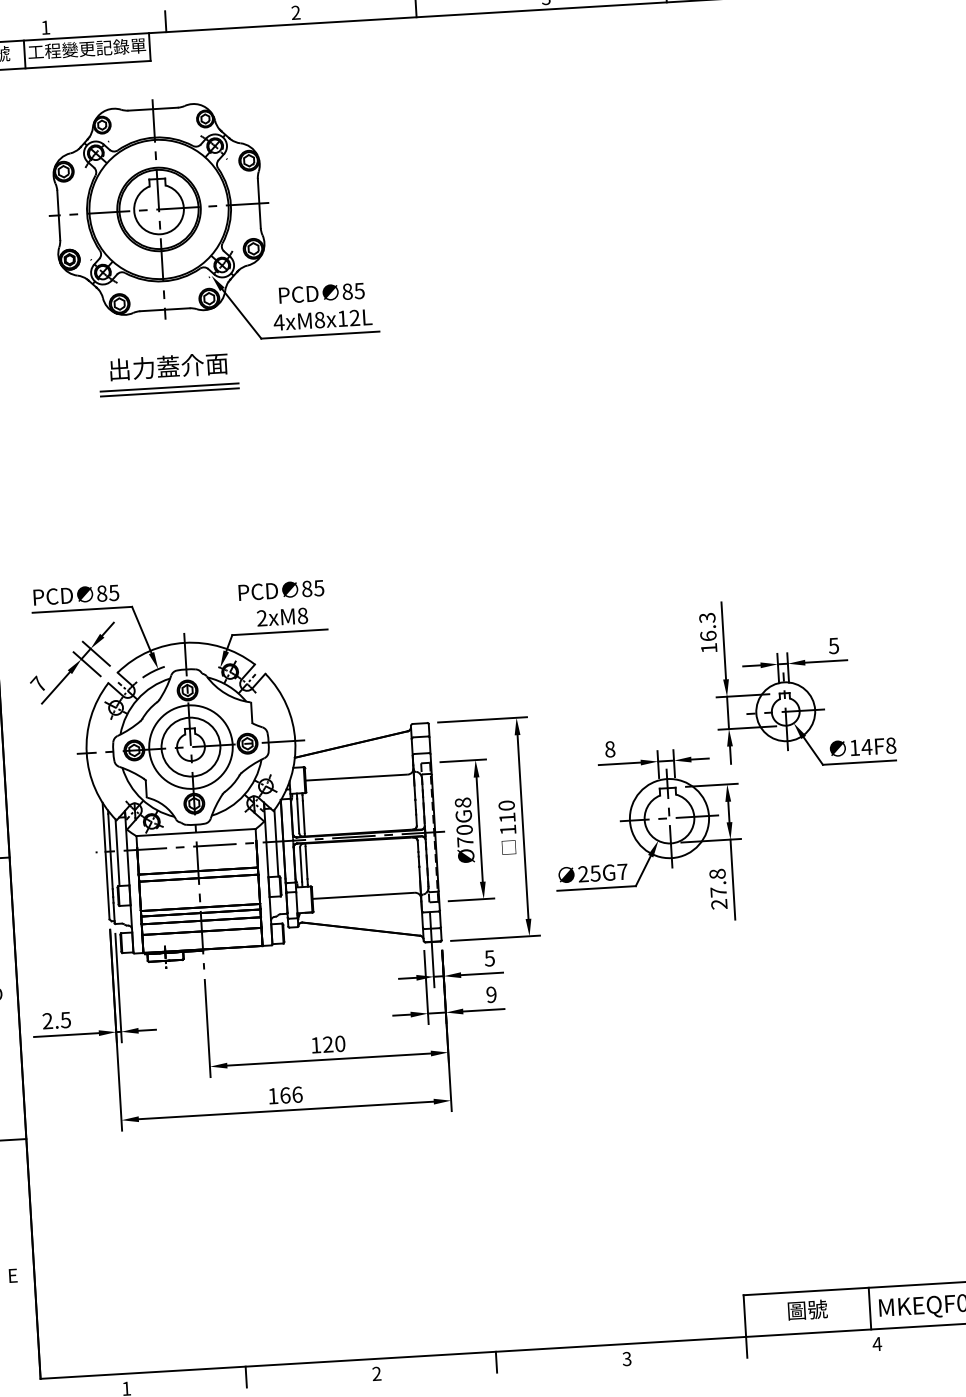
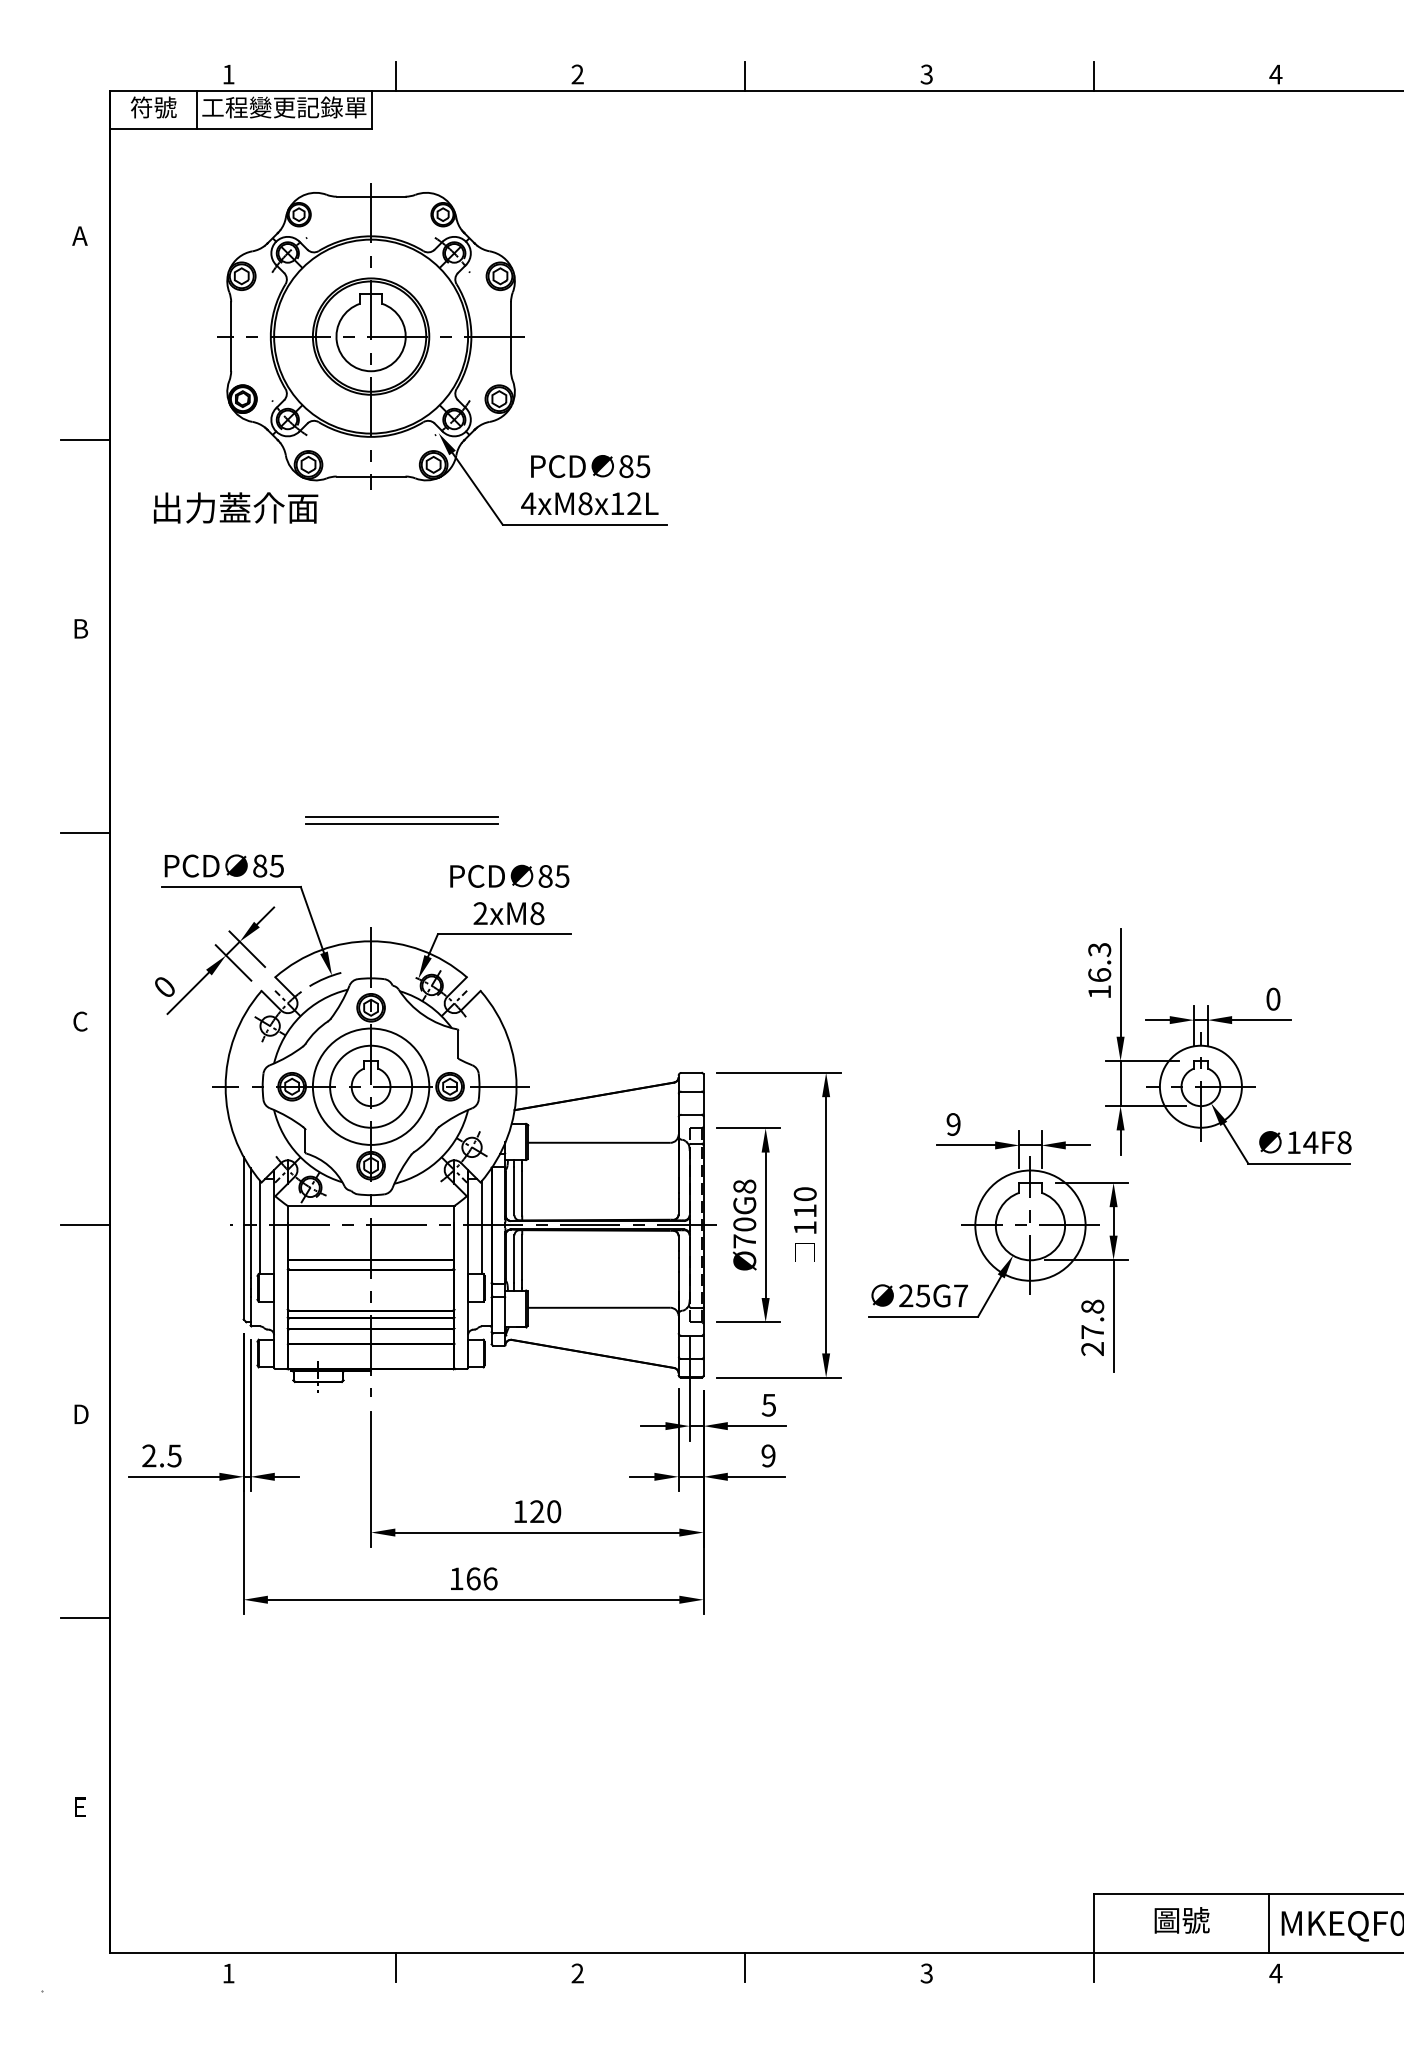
text: (169, 366) -> (236, 507), moved
part: (169, 390) -> (401, 820), moved
text: (834, 645) -> (1273, 998), 5 -> 0
text: (37, 683) -> (163, 985), 7 -> 0
text: (610, 749) -> (953, 1124), 8 -> 9

